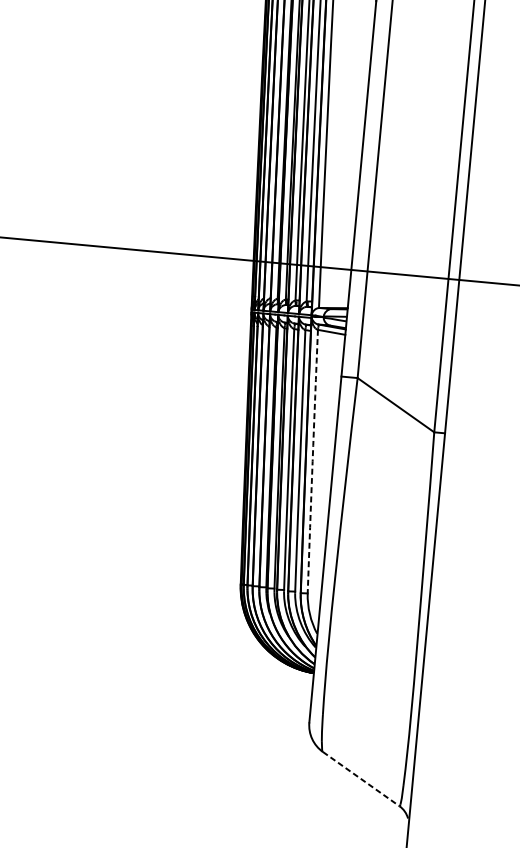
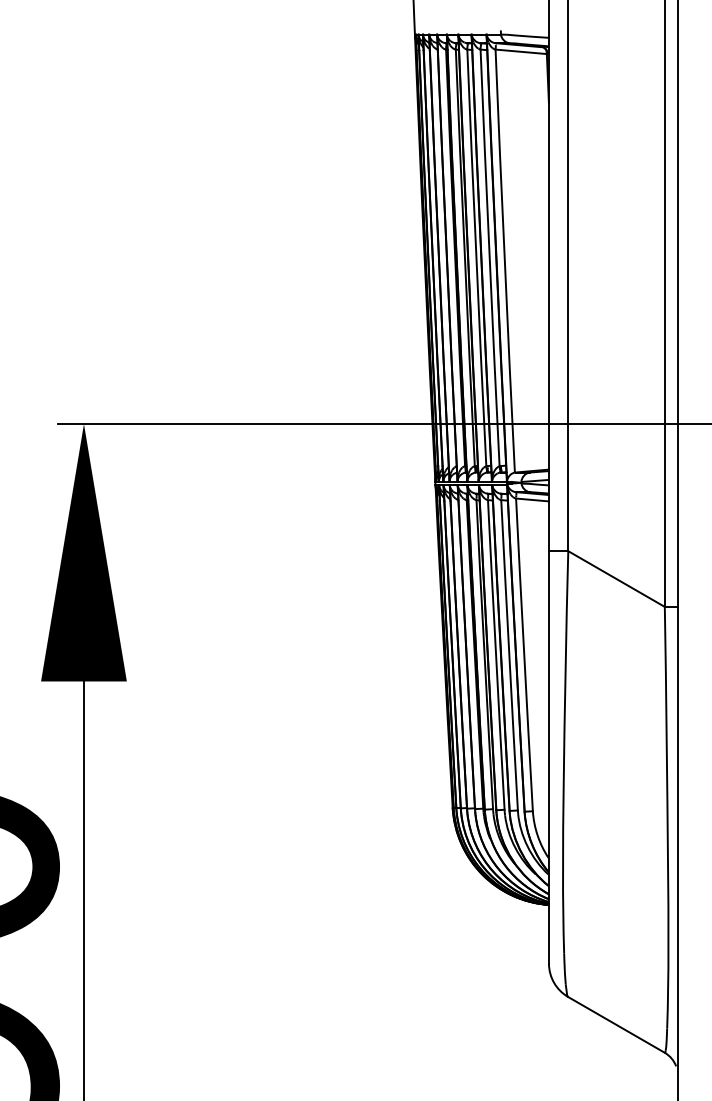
arc: (312, 461) -> (524, 654), dashed -> solid
line: (361, 778) -> (616, 1024), dashed -> solid

